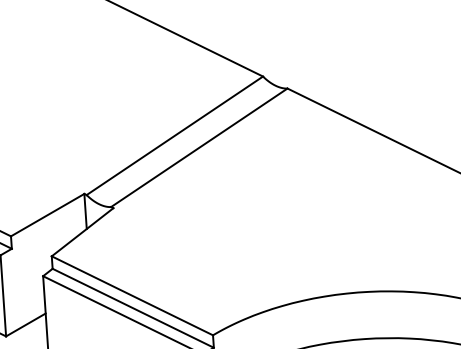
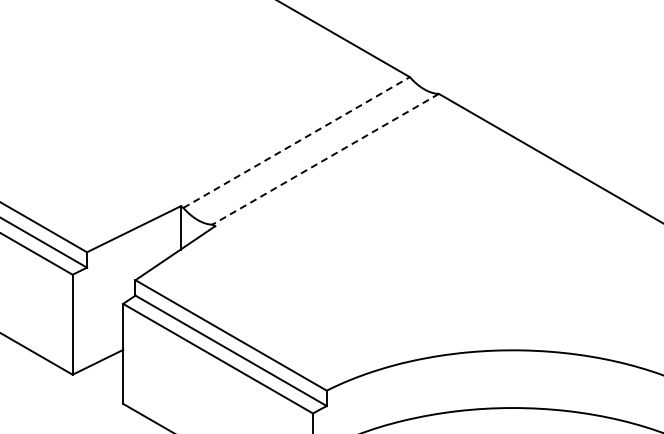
line: (174, 135) -> (296, 142), solid -> dashed
line: (199, 147) -> (325, 159), solid -> dashed

